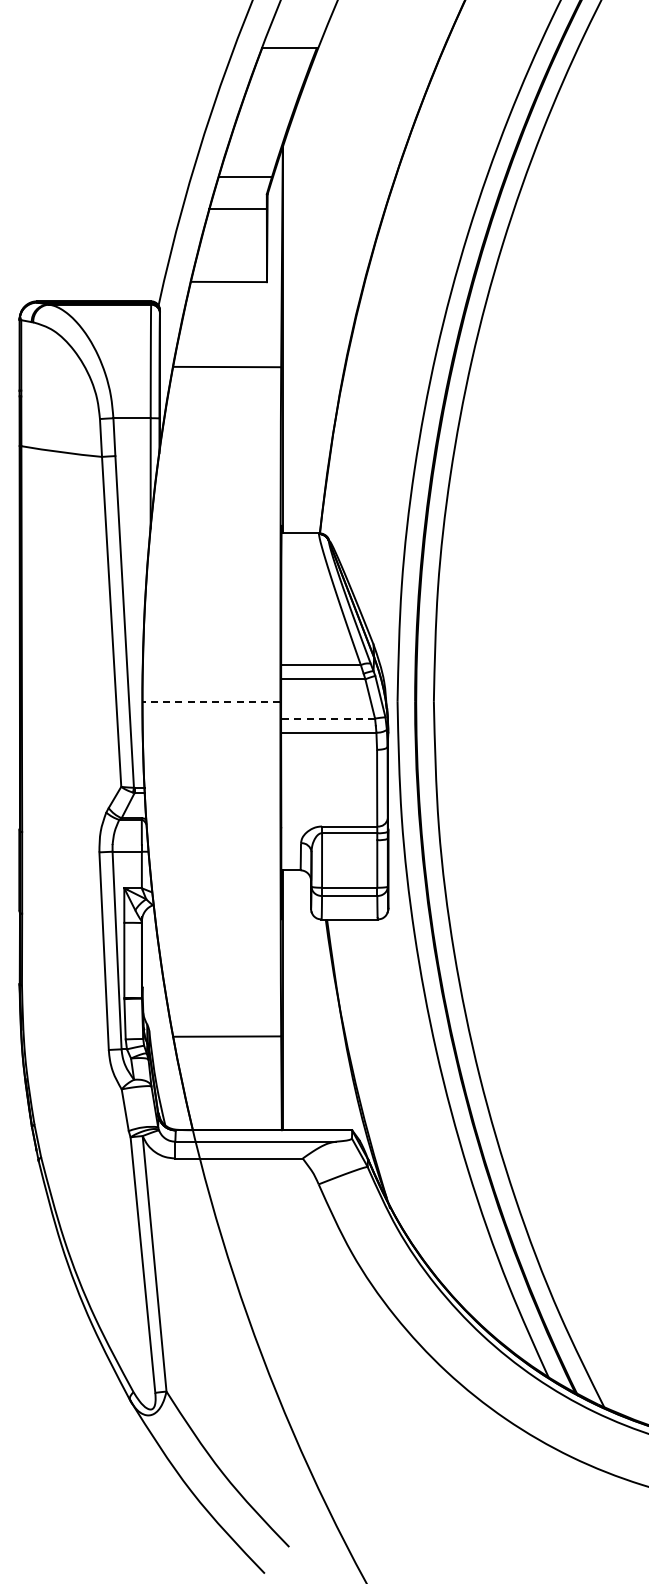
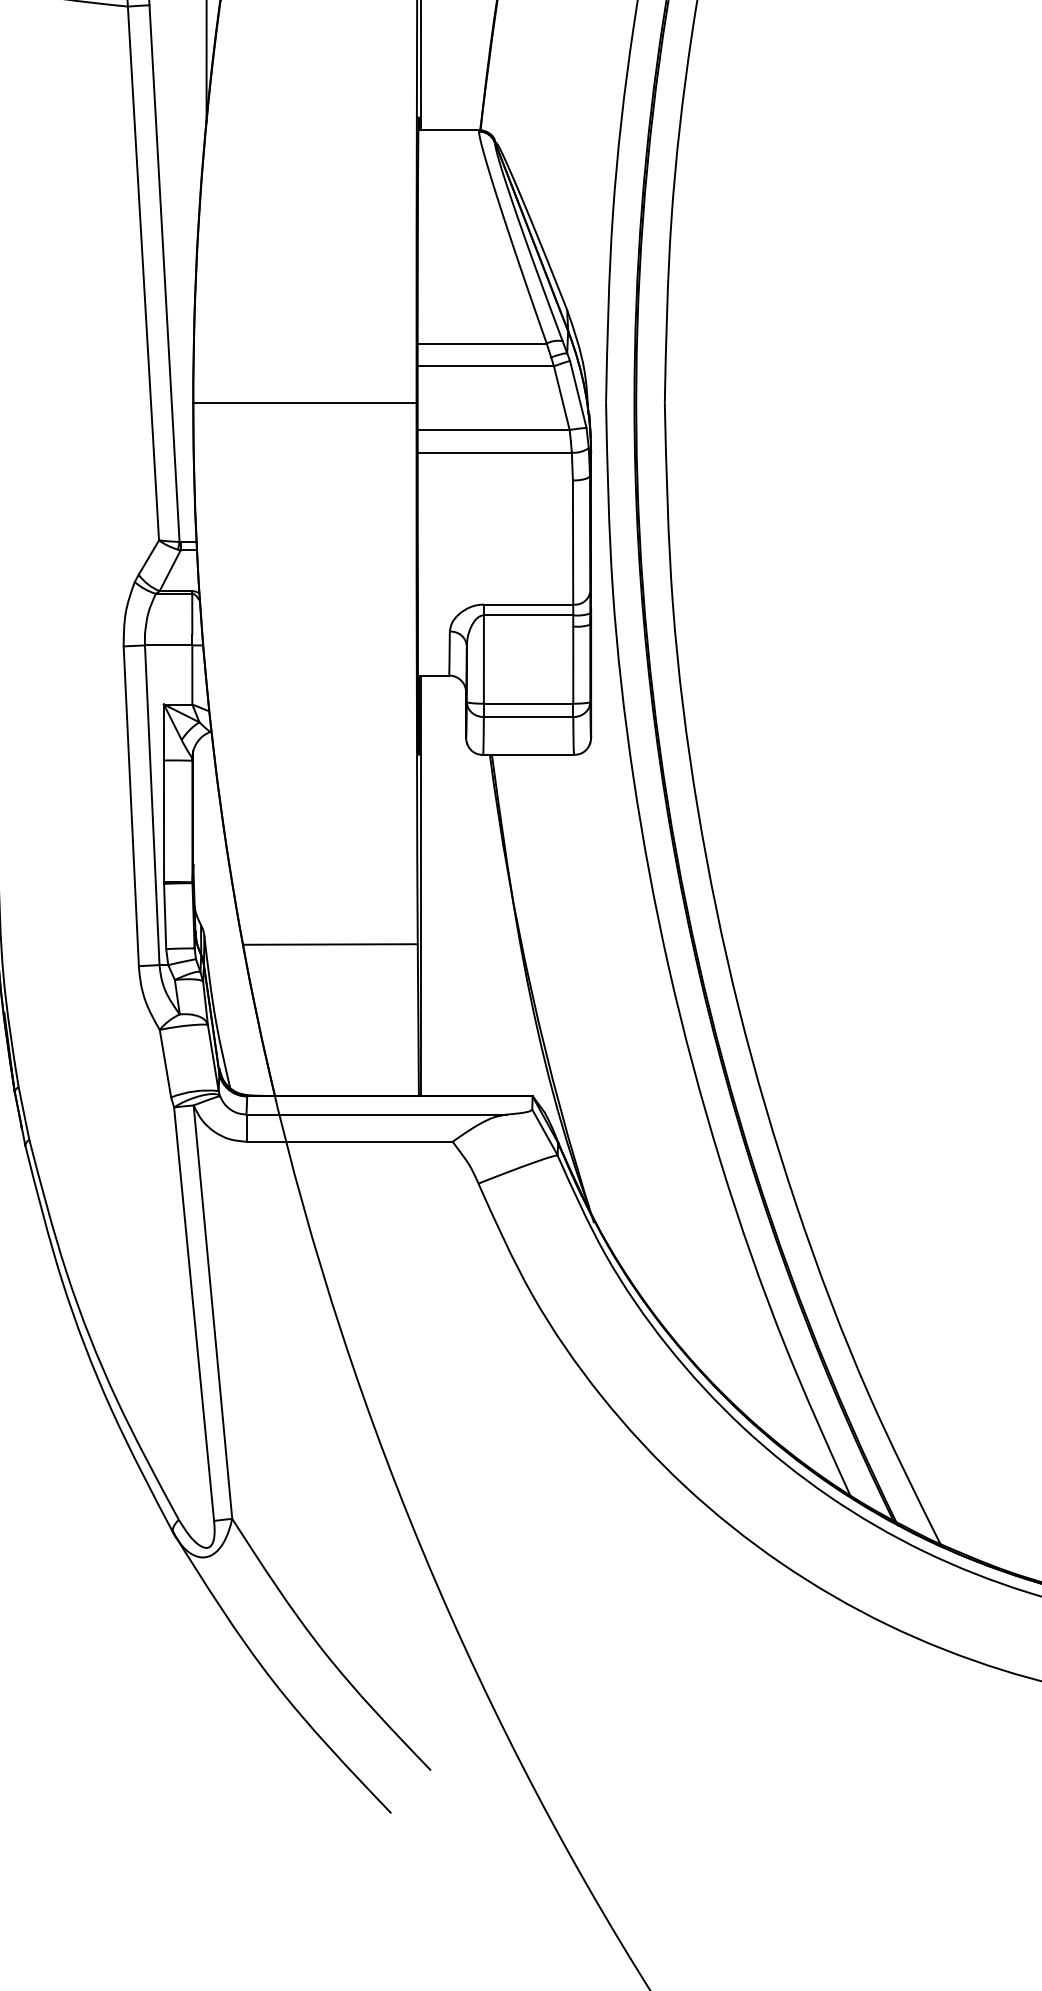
line: (211, 701) -> (305, 402), dashed -> solid
line: (328, 718) -> (494, 429), dashed -> solid

